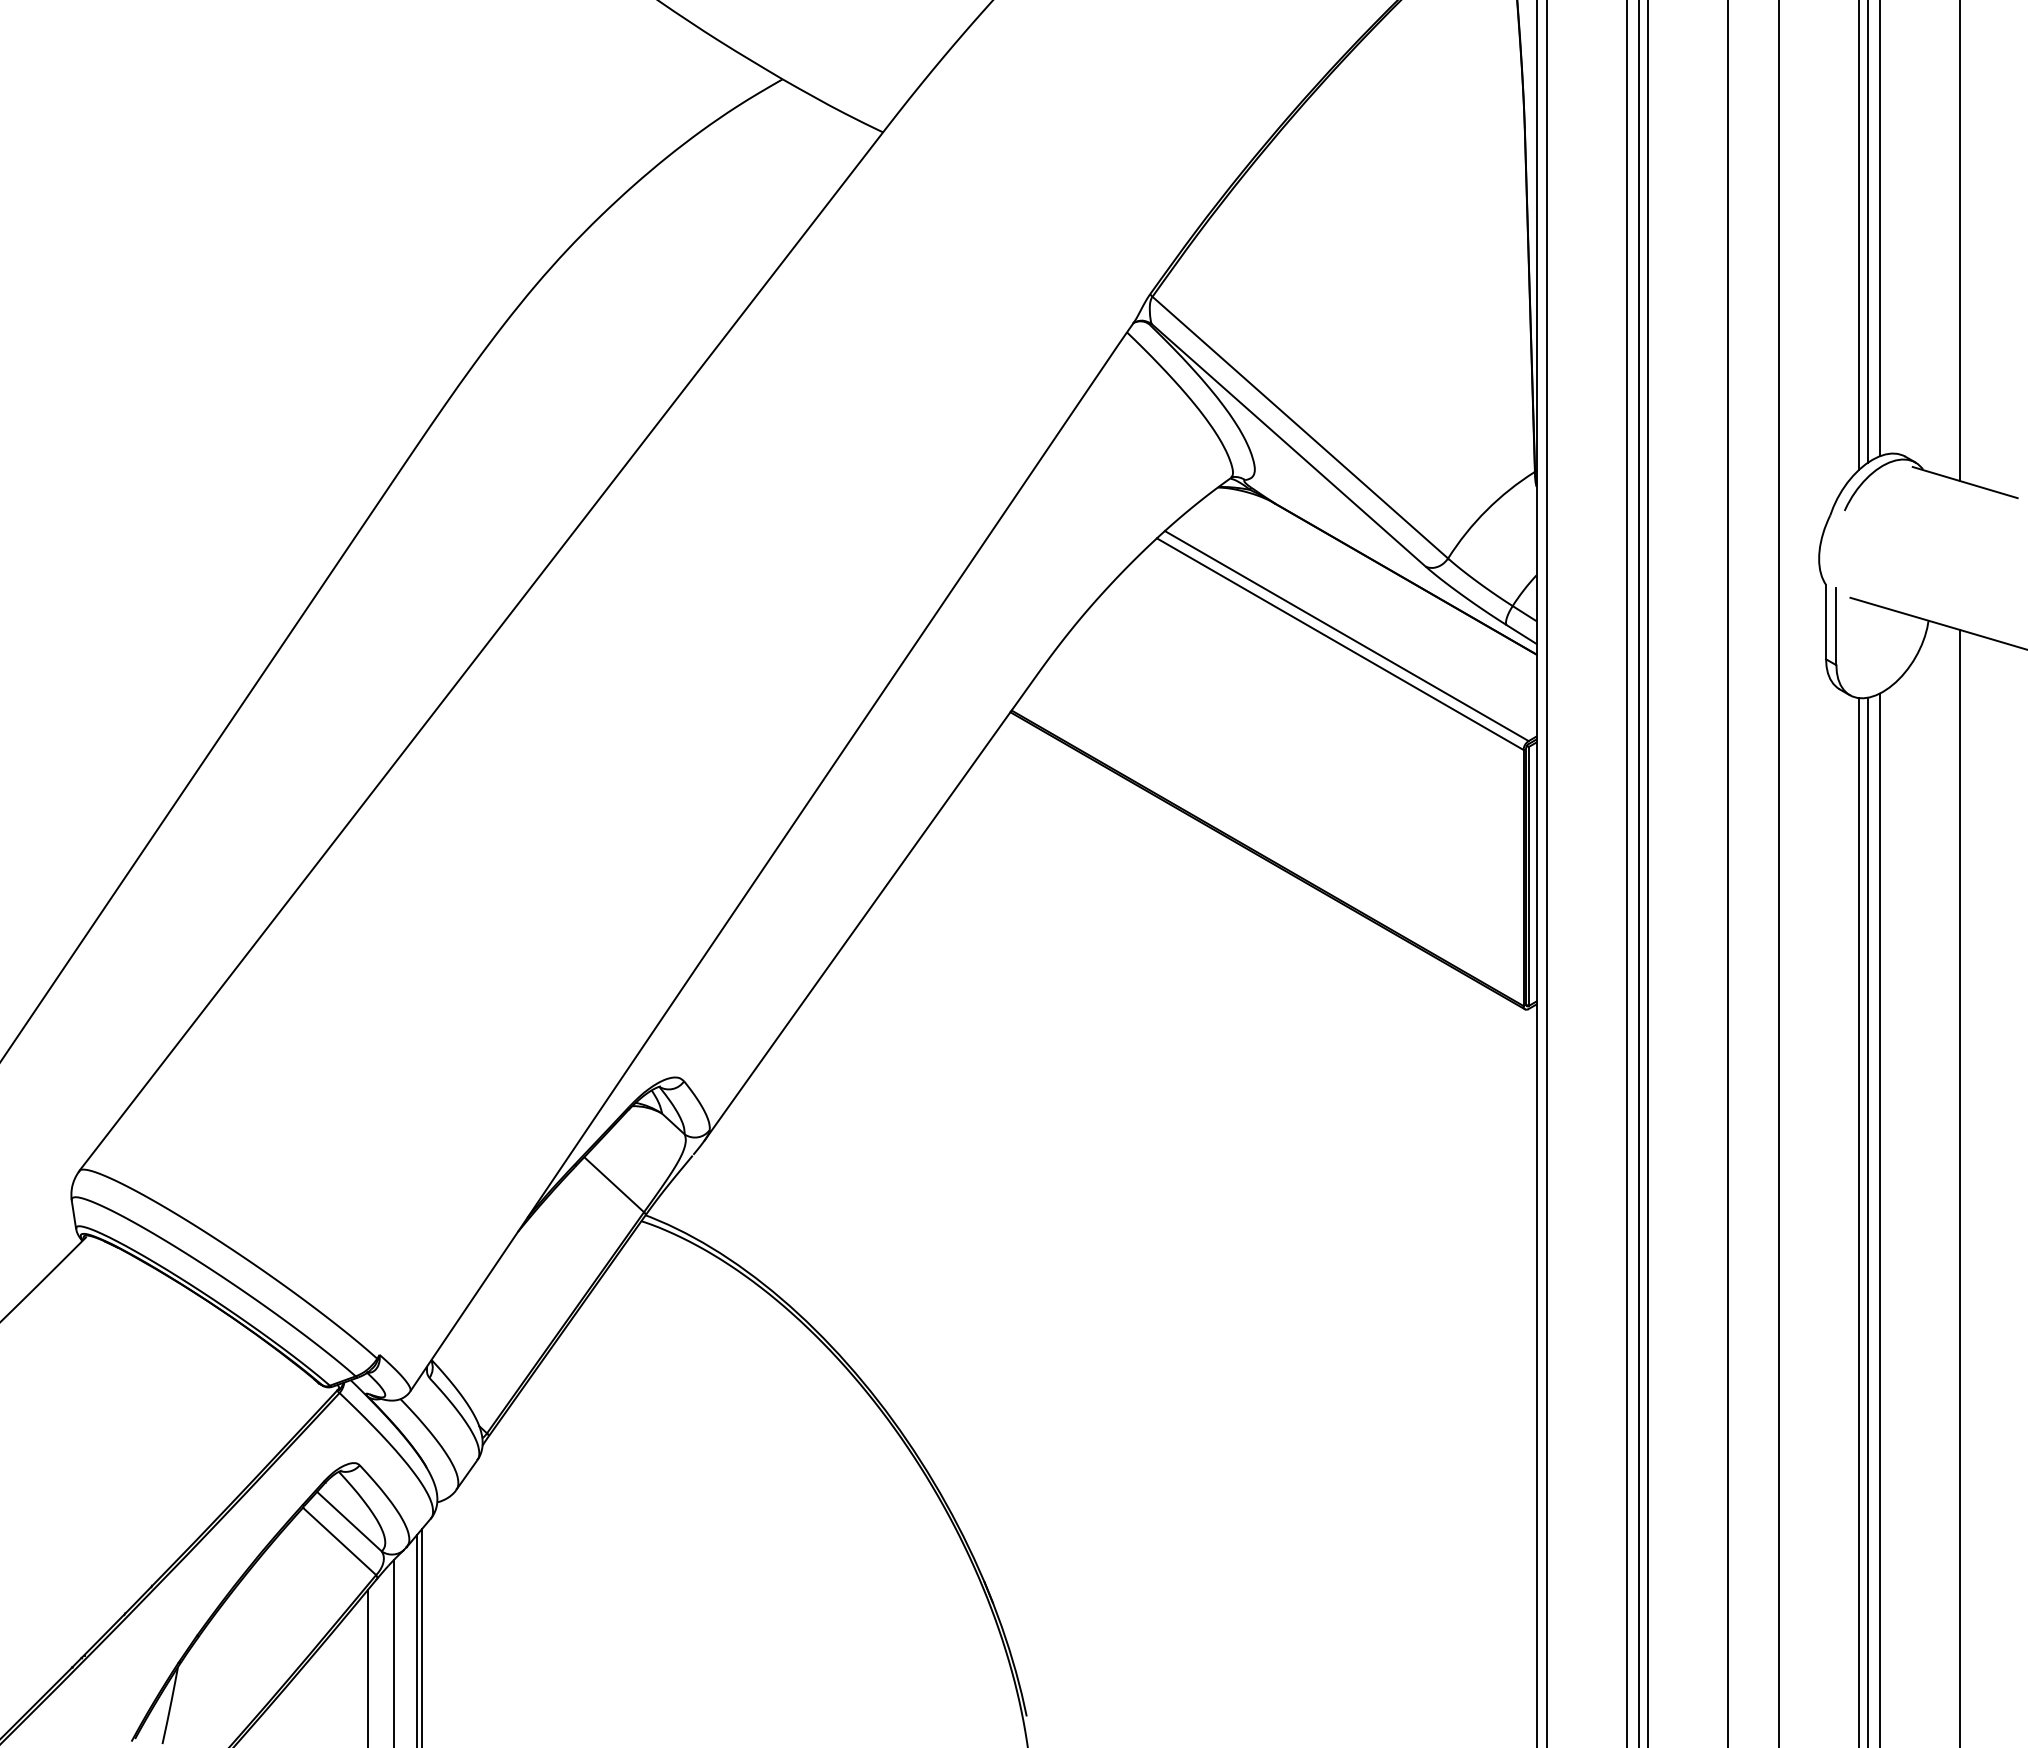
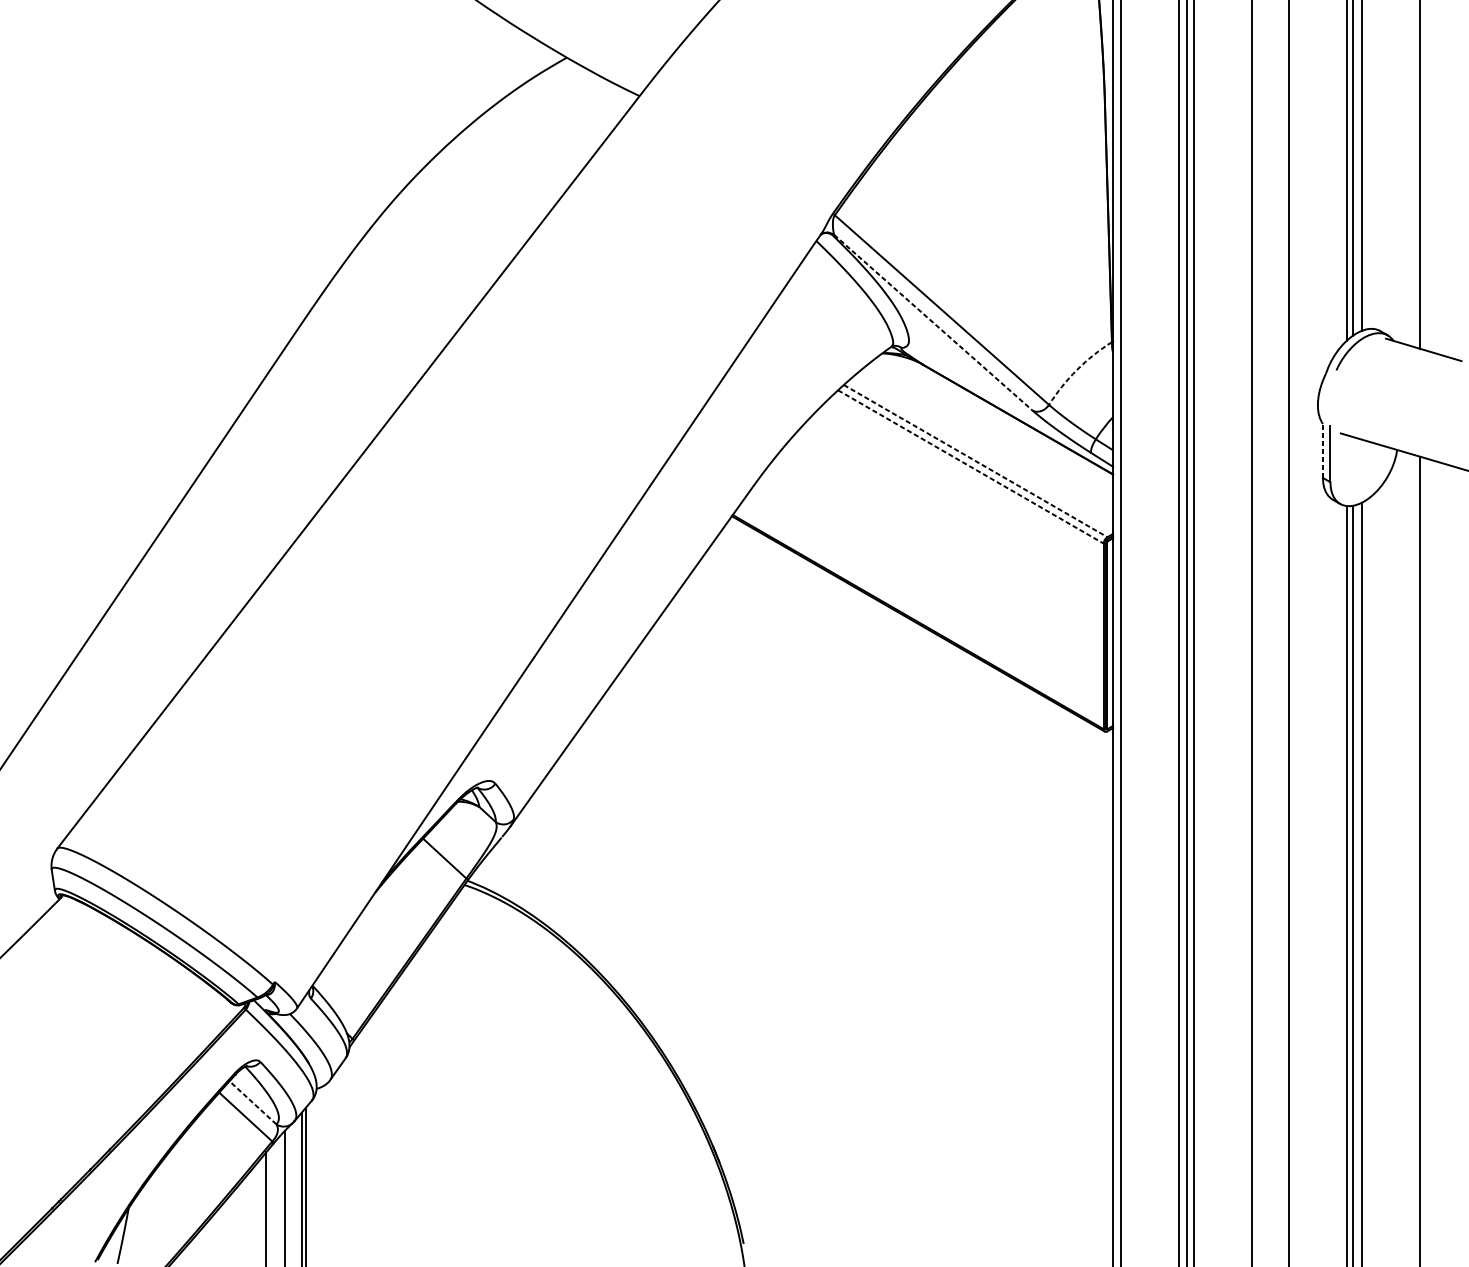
line: (1288, 444) -> (933, 322), solid -> dashed
arc: (1486, 510) -> (1076, 370), solid -> dashed
line: (1826, 621) -> (1323, 450), solid -> dashed
line: (1347, 636) -> (976, 461), solid -> dashed
line: (1340, 644) -> (971, 467), solid -> dashed
line: (349, 1521) -> (253, 1102), solid -> dashed

